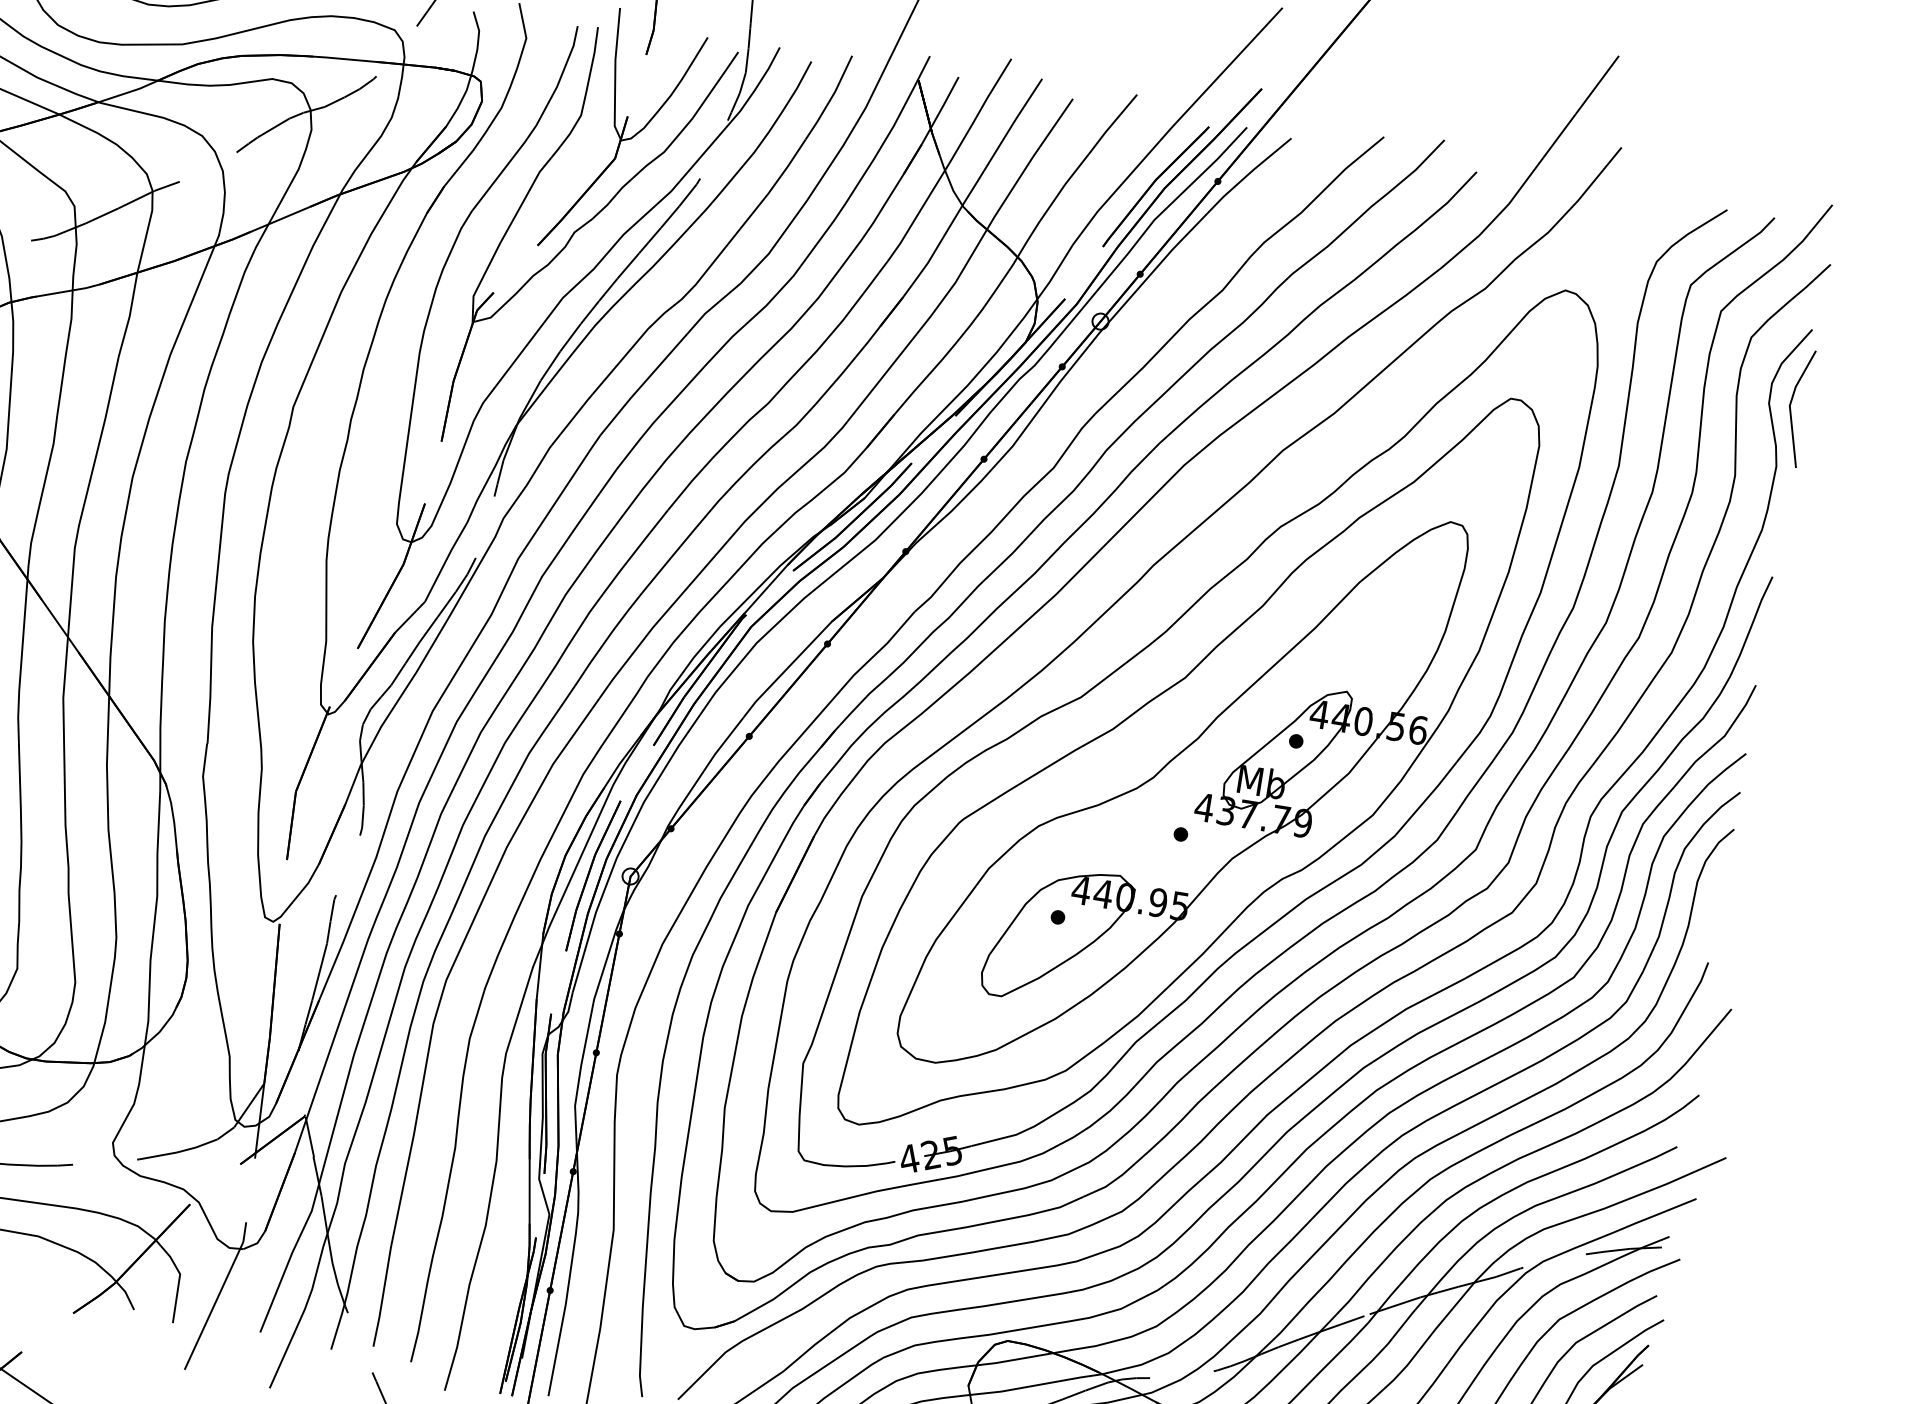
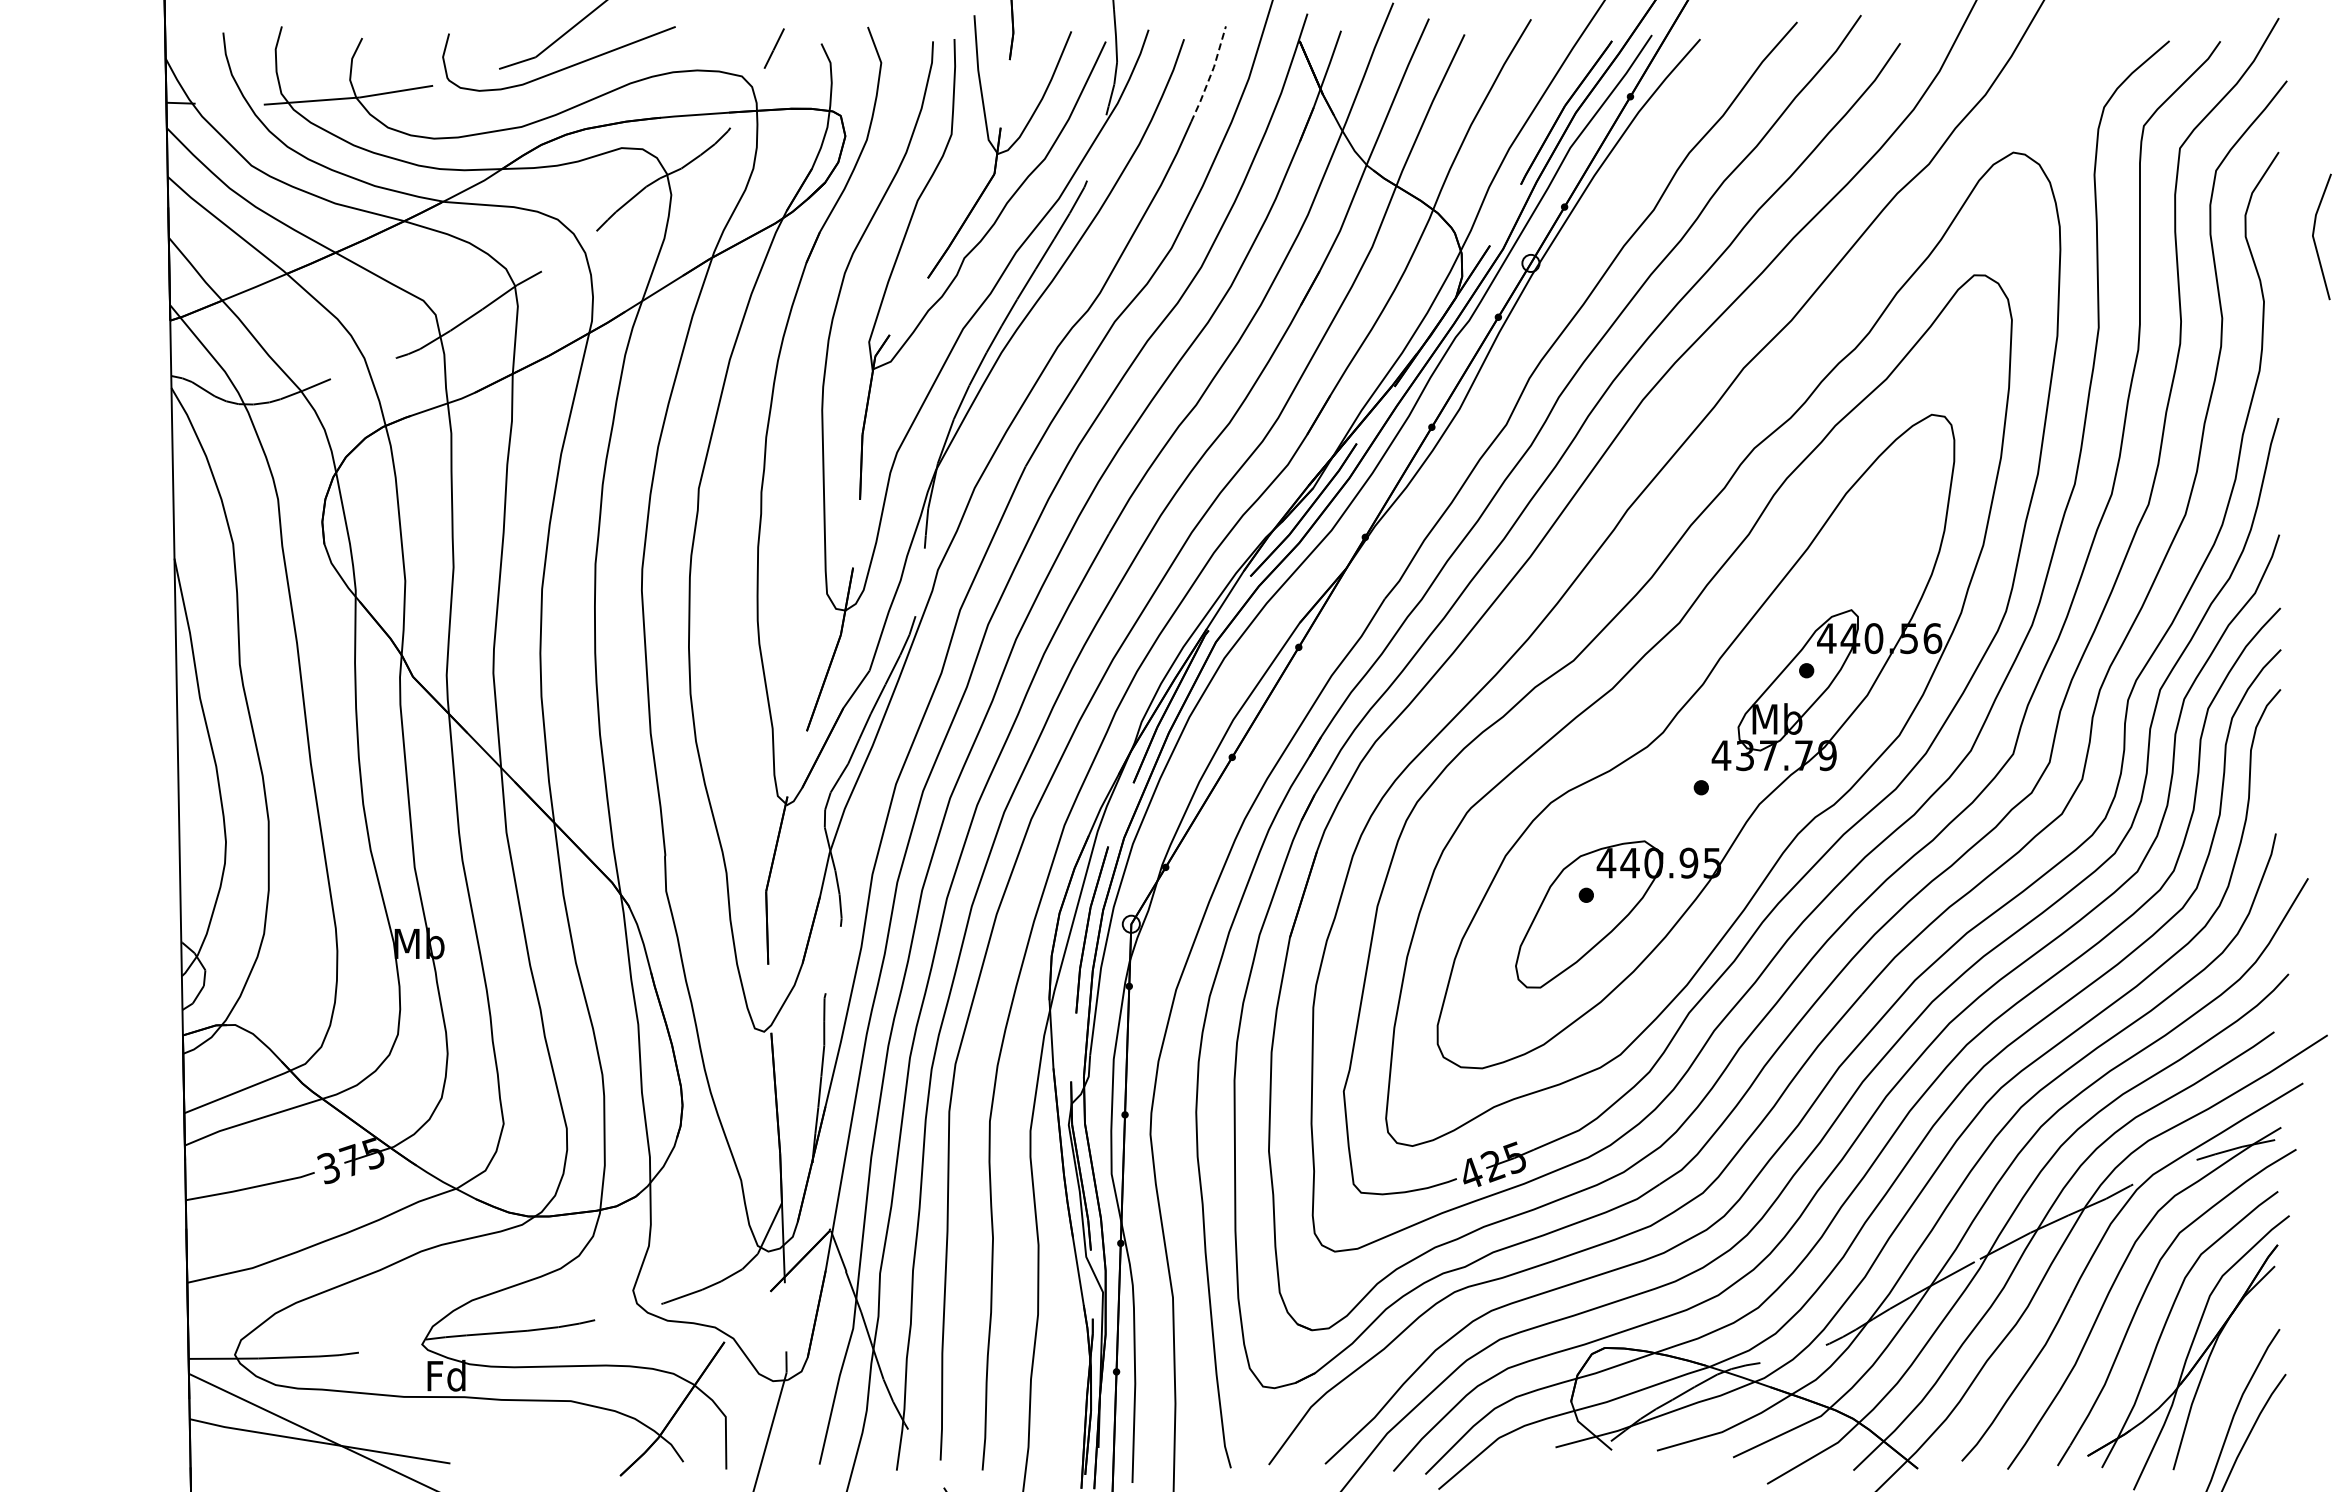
line: (831, 98) -> (1211, 74), solid -> dashed
line: (1791, 407) -> (2314, 237), moved

